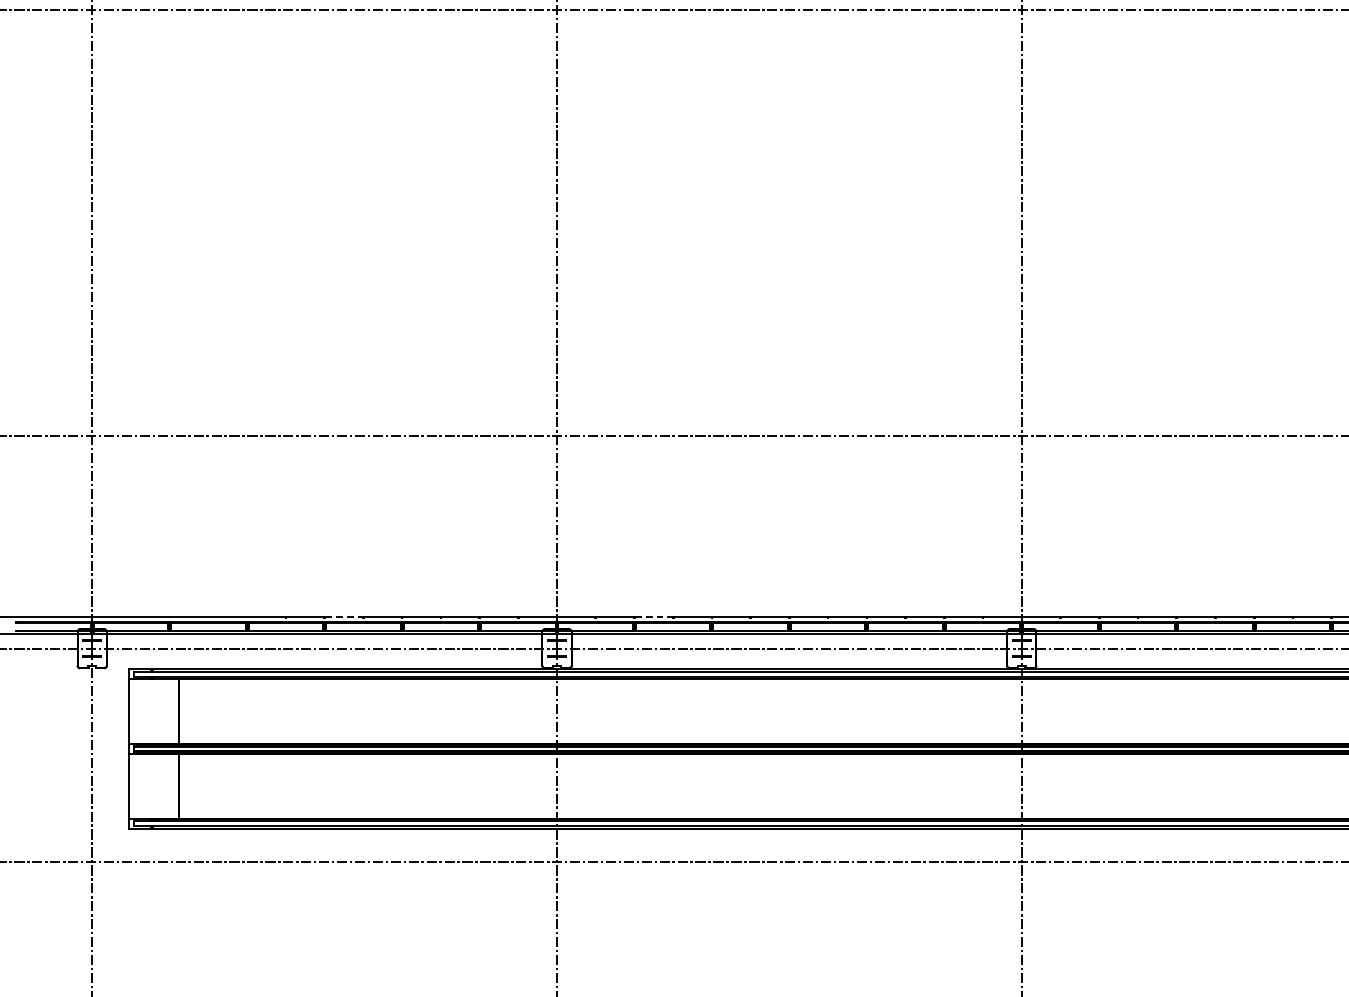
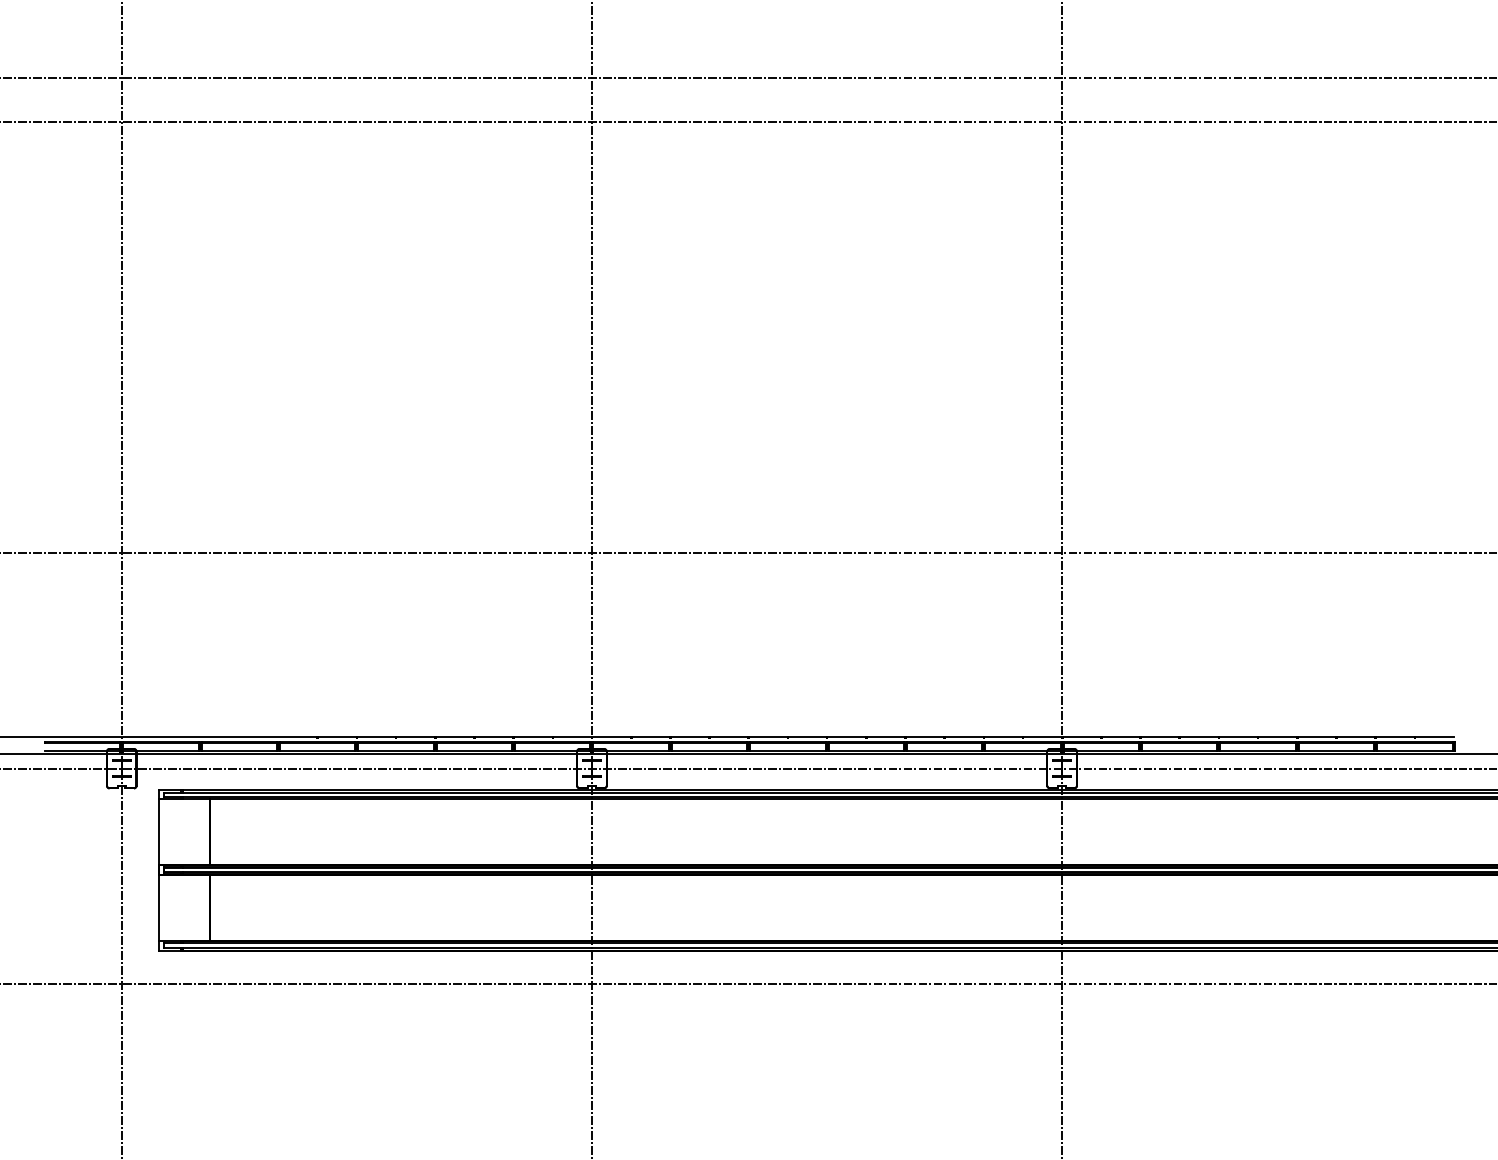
line: (345, 616) -> (377, 736), dashed -> solid
line: (654, 616) -> (690, 736), dashed -> solid

